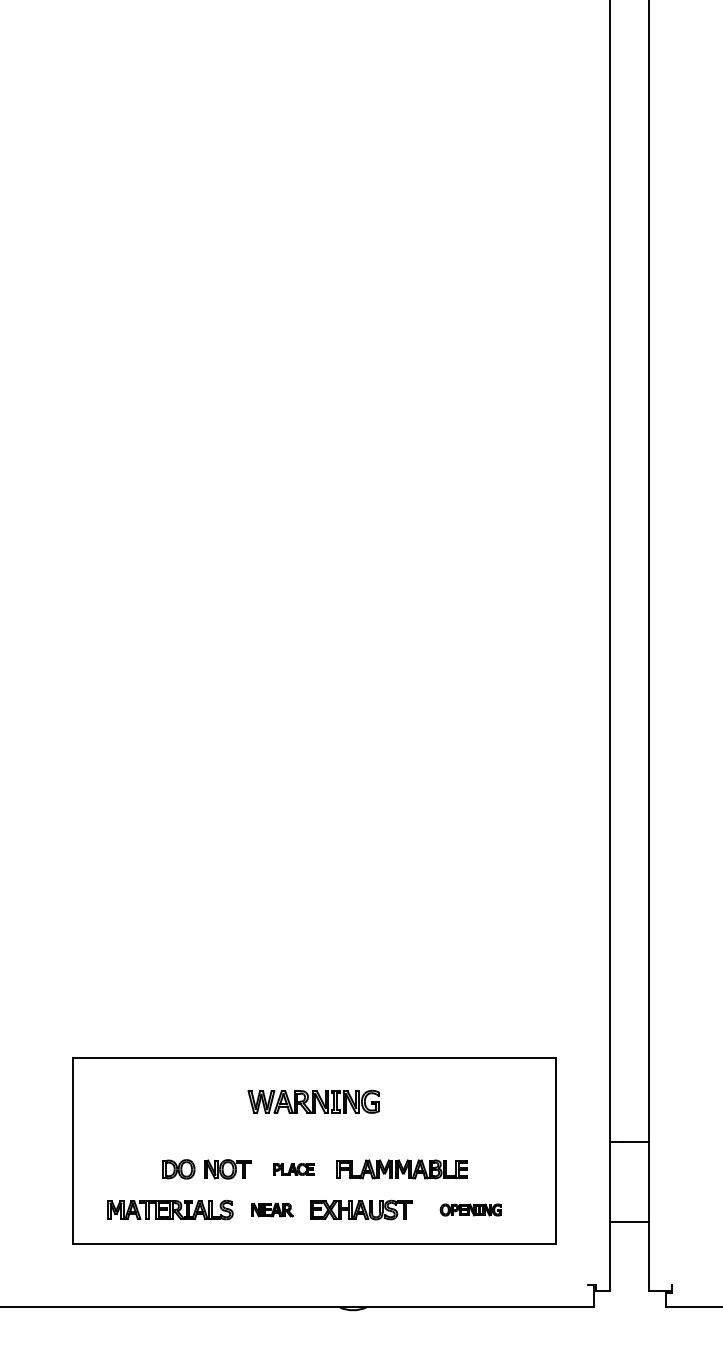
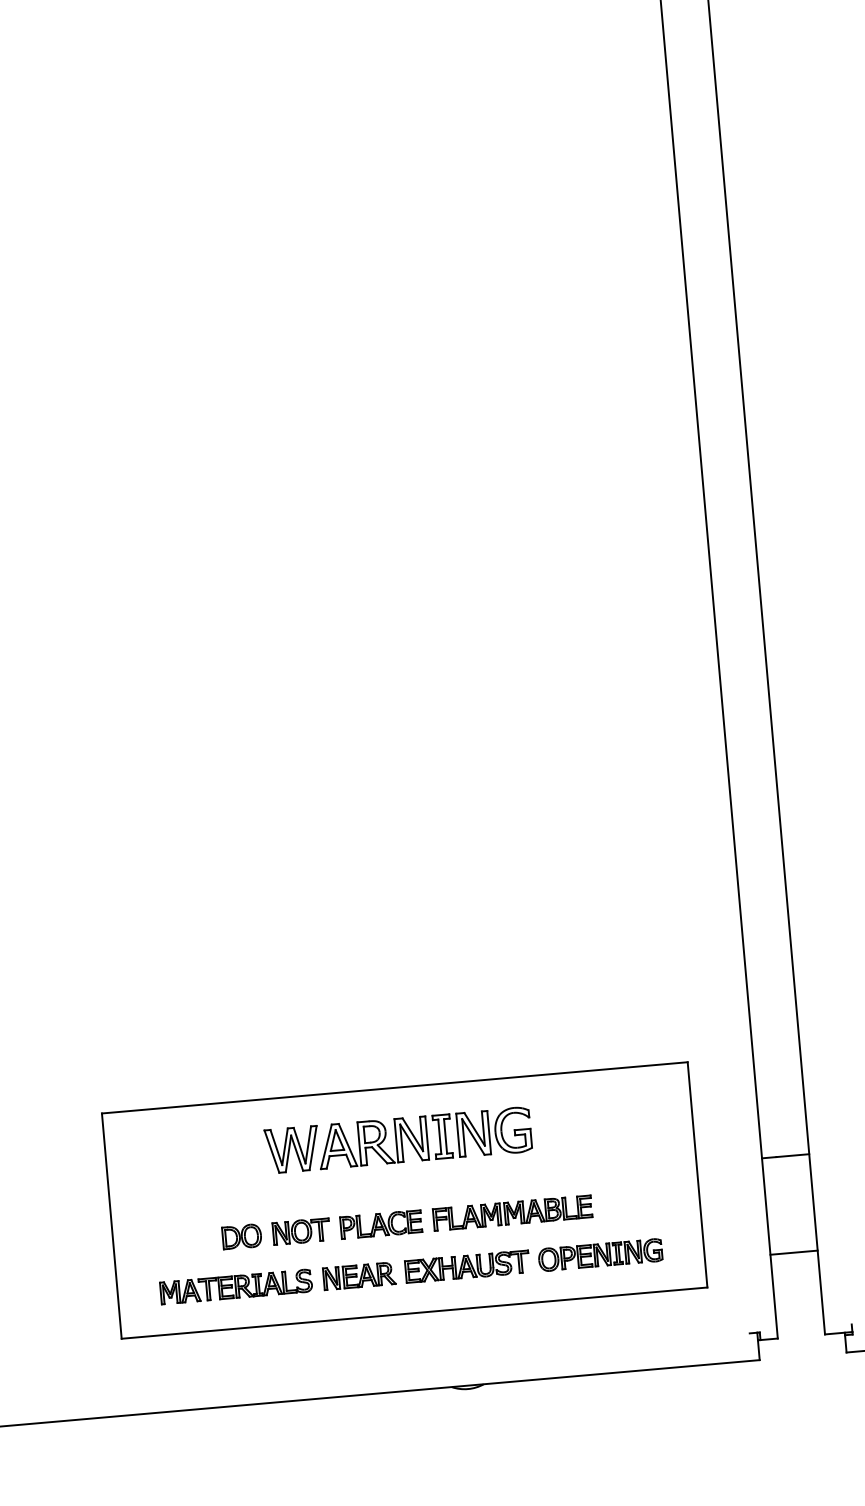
part: (313, 1101) -> (397, 1140), size x1.67
part: (293, 1169) -> (380, 1224), size x1.67
part: (272, 1209) -> (359, 1275), size x1.43
part: (470, 1209) -> (599, 1254), size x1.67

